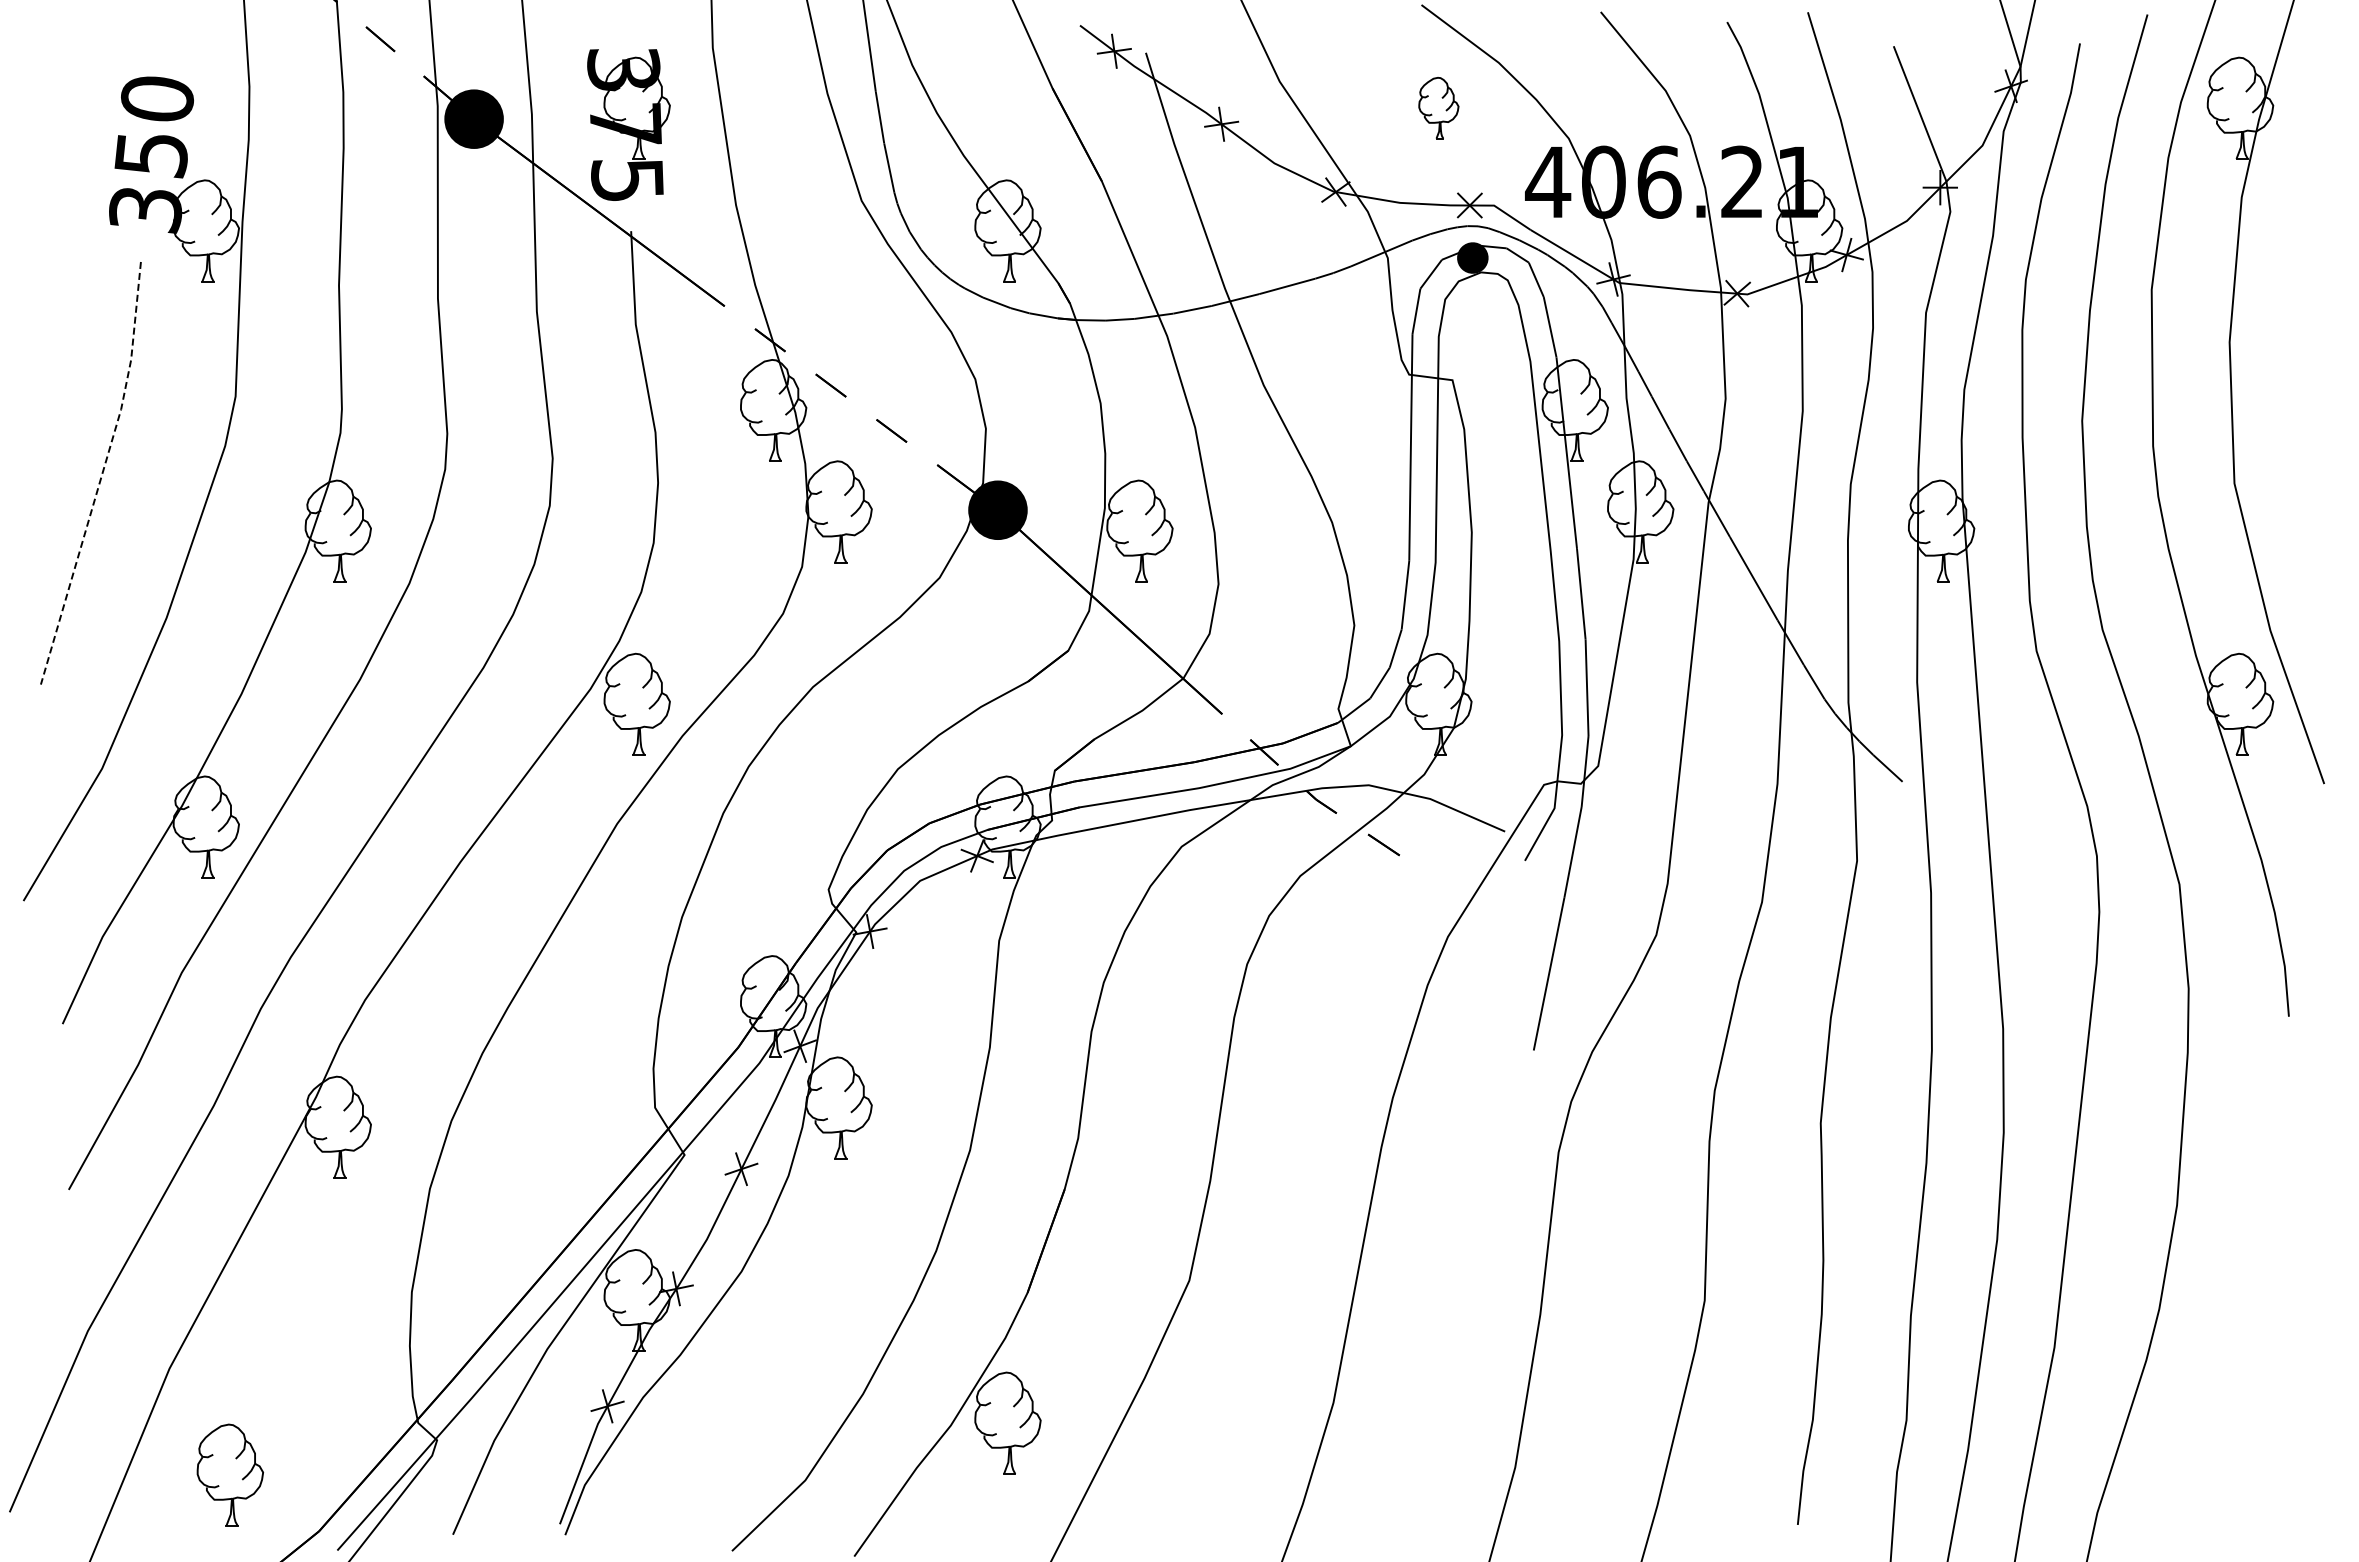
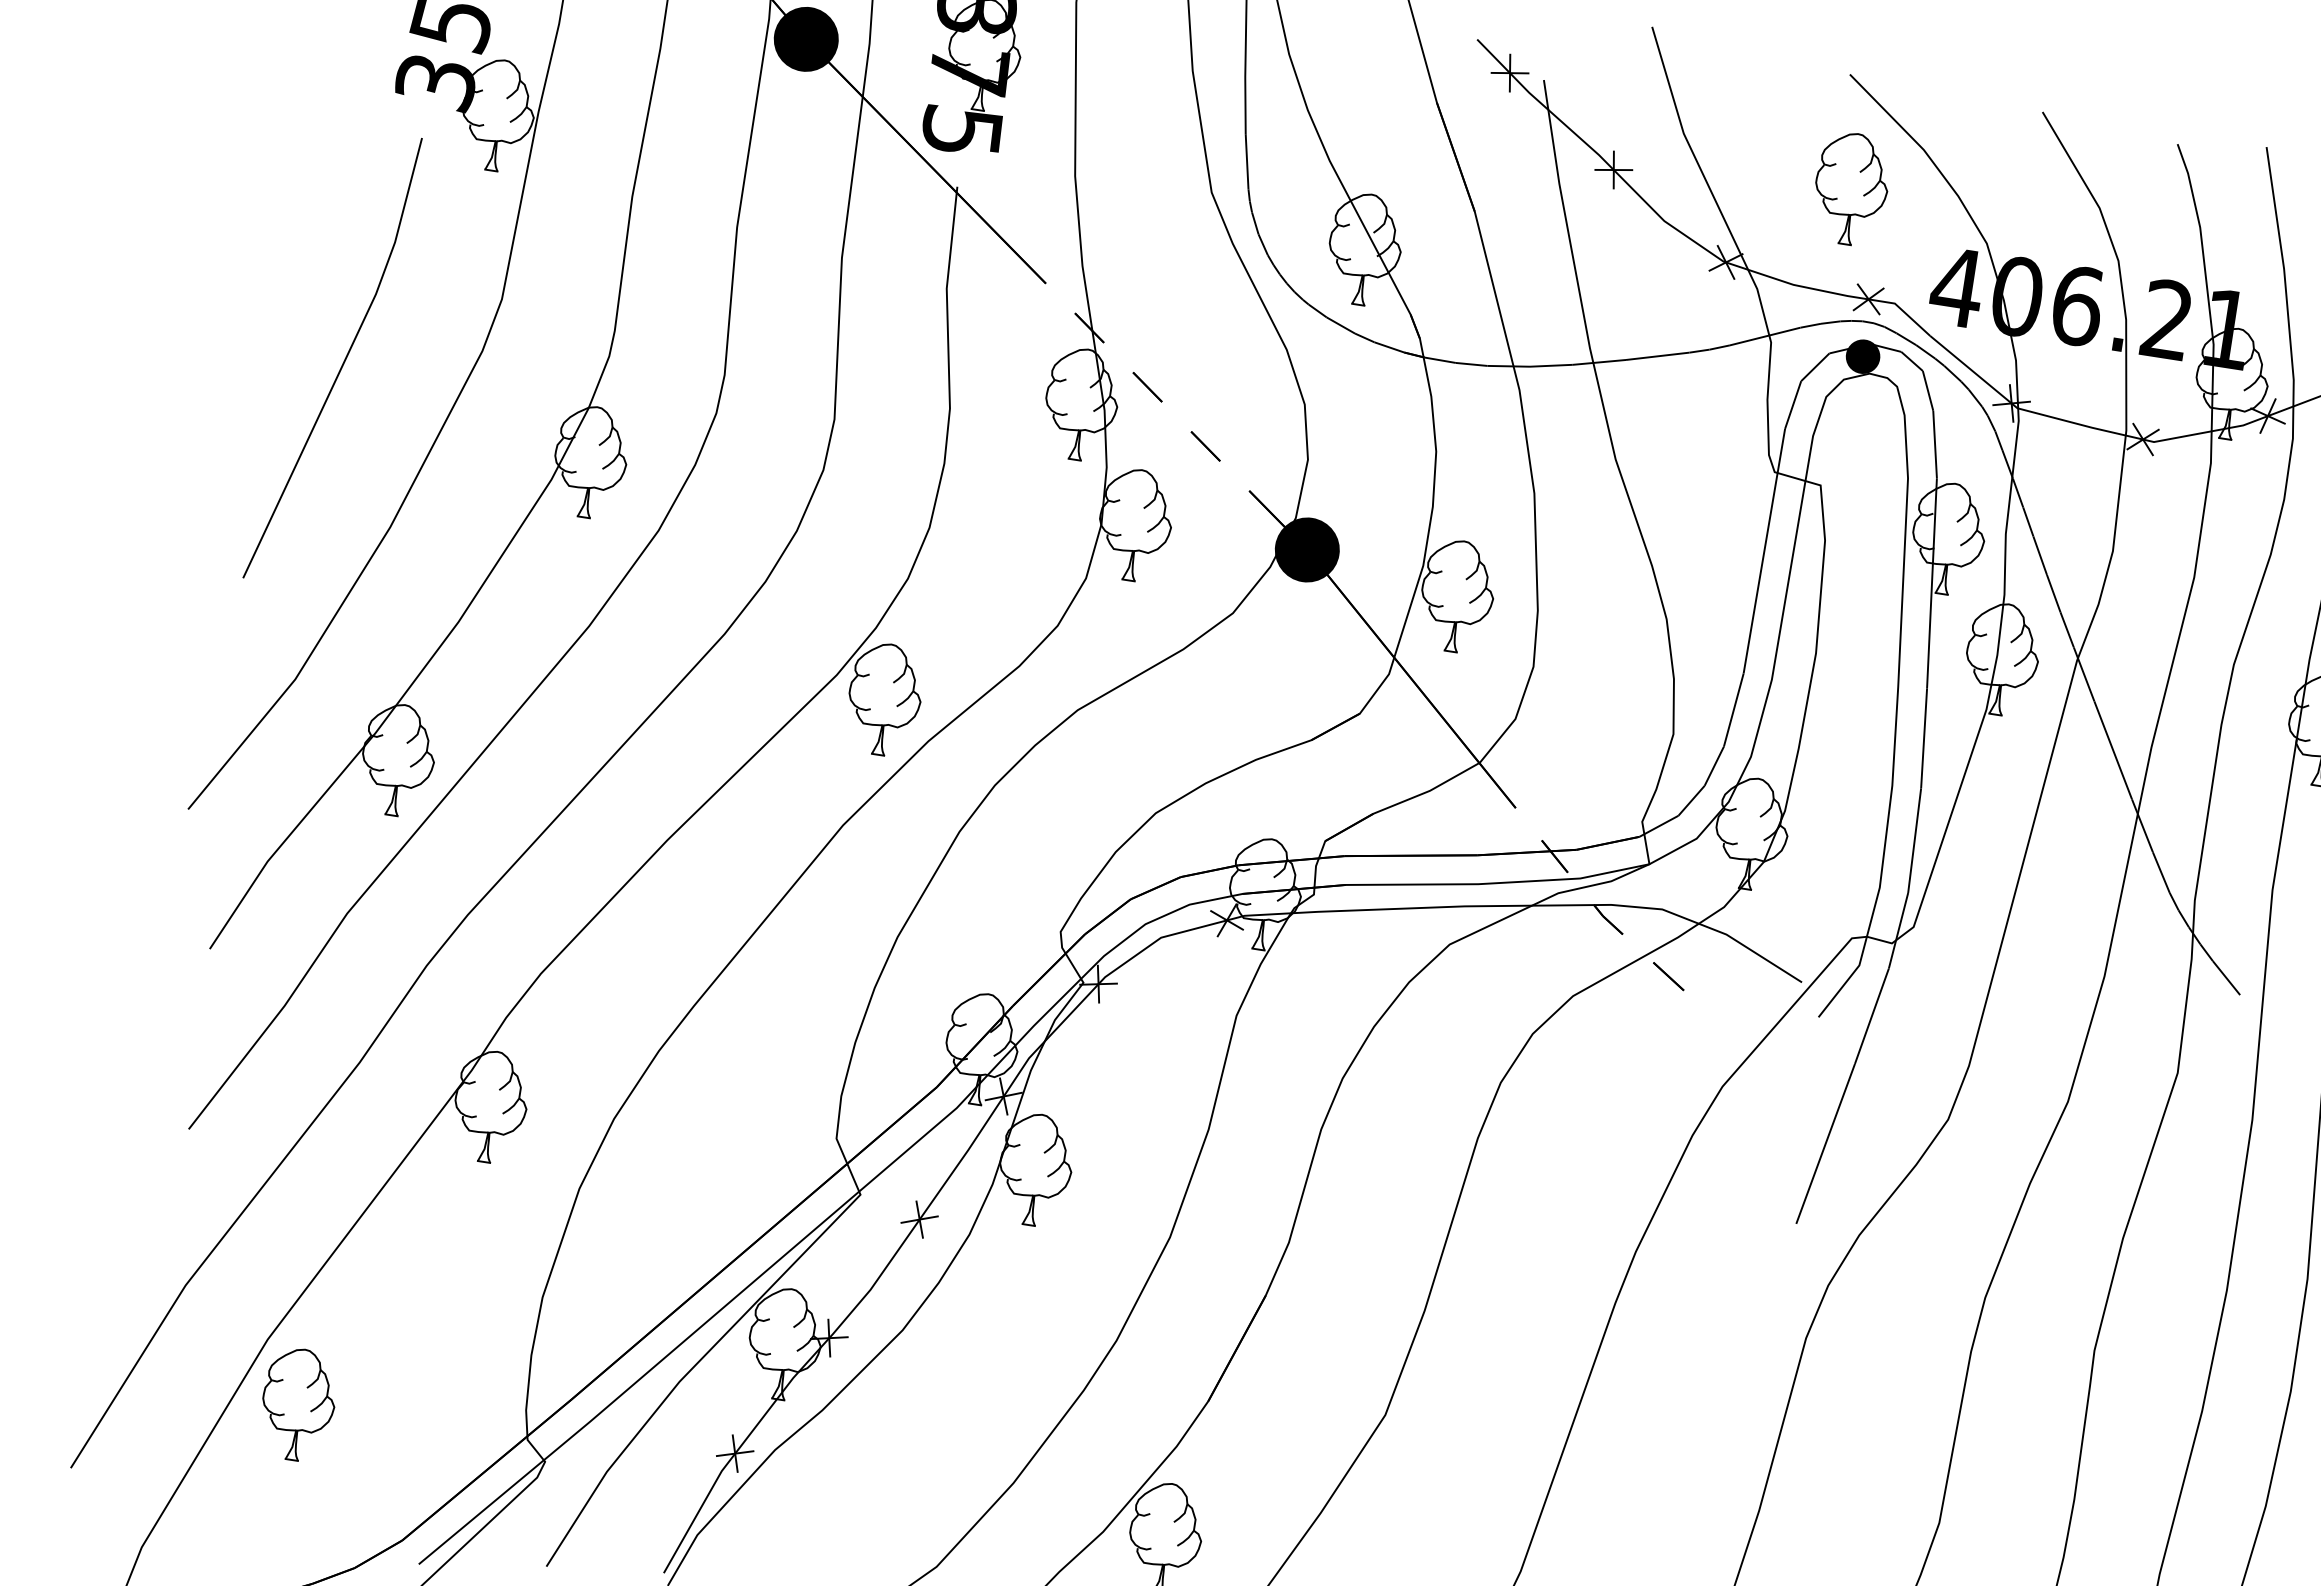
part: (1438, 107) -> (1851, 188), size x1.67
line: (102, 474) -> (344, 361), dashed -> solid
part: (229, 1474) -> (297, 1403), moved

